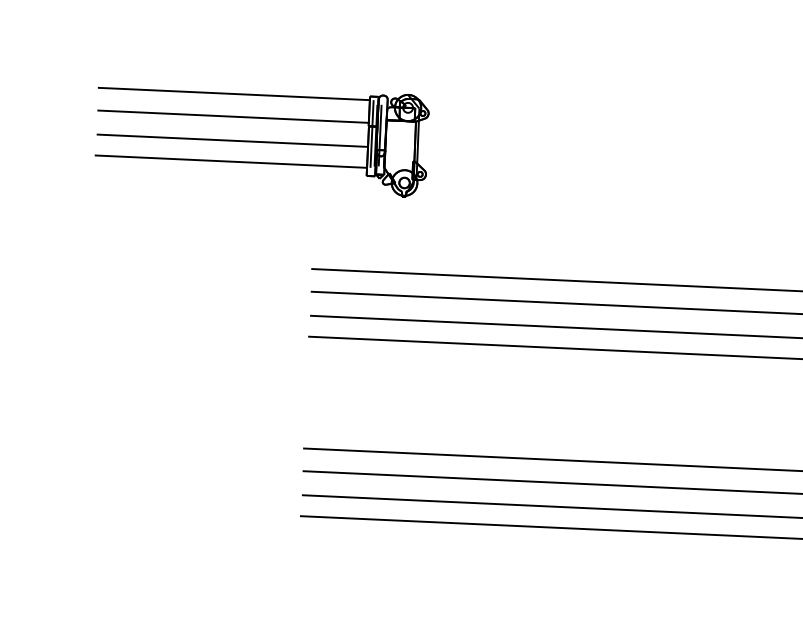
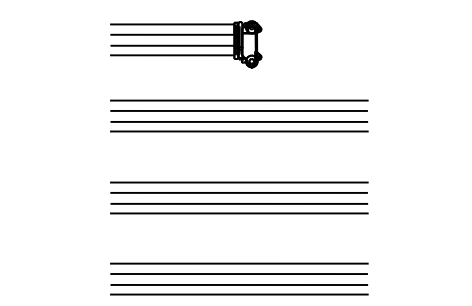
part: (263, 139) -> (186, 44), moved

